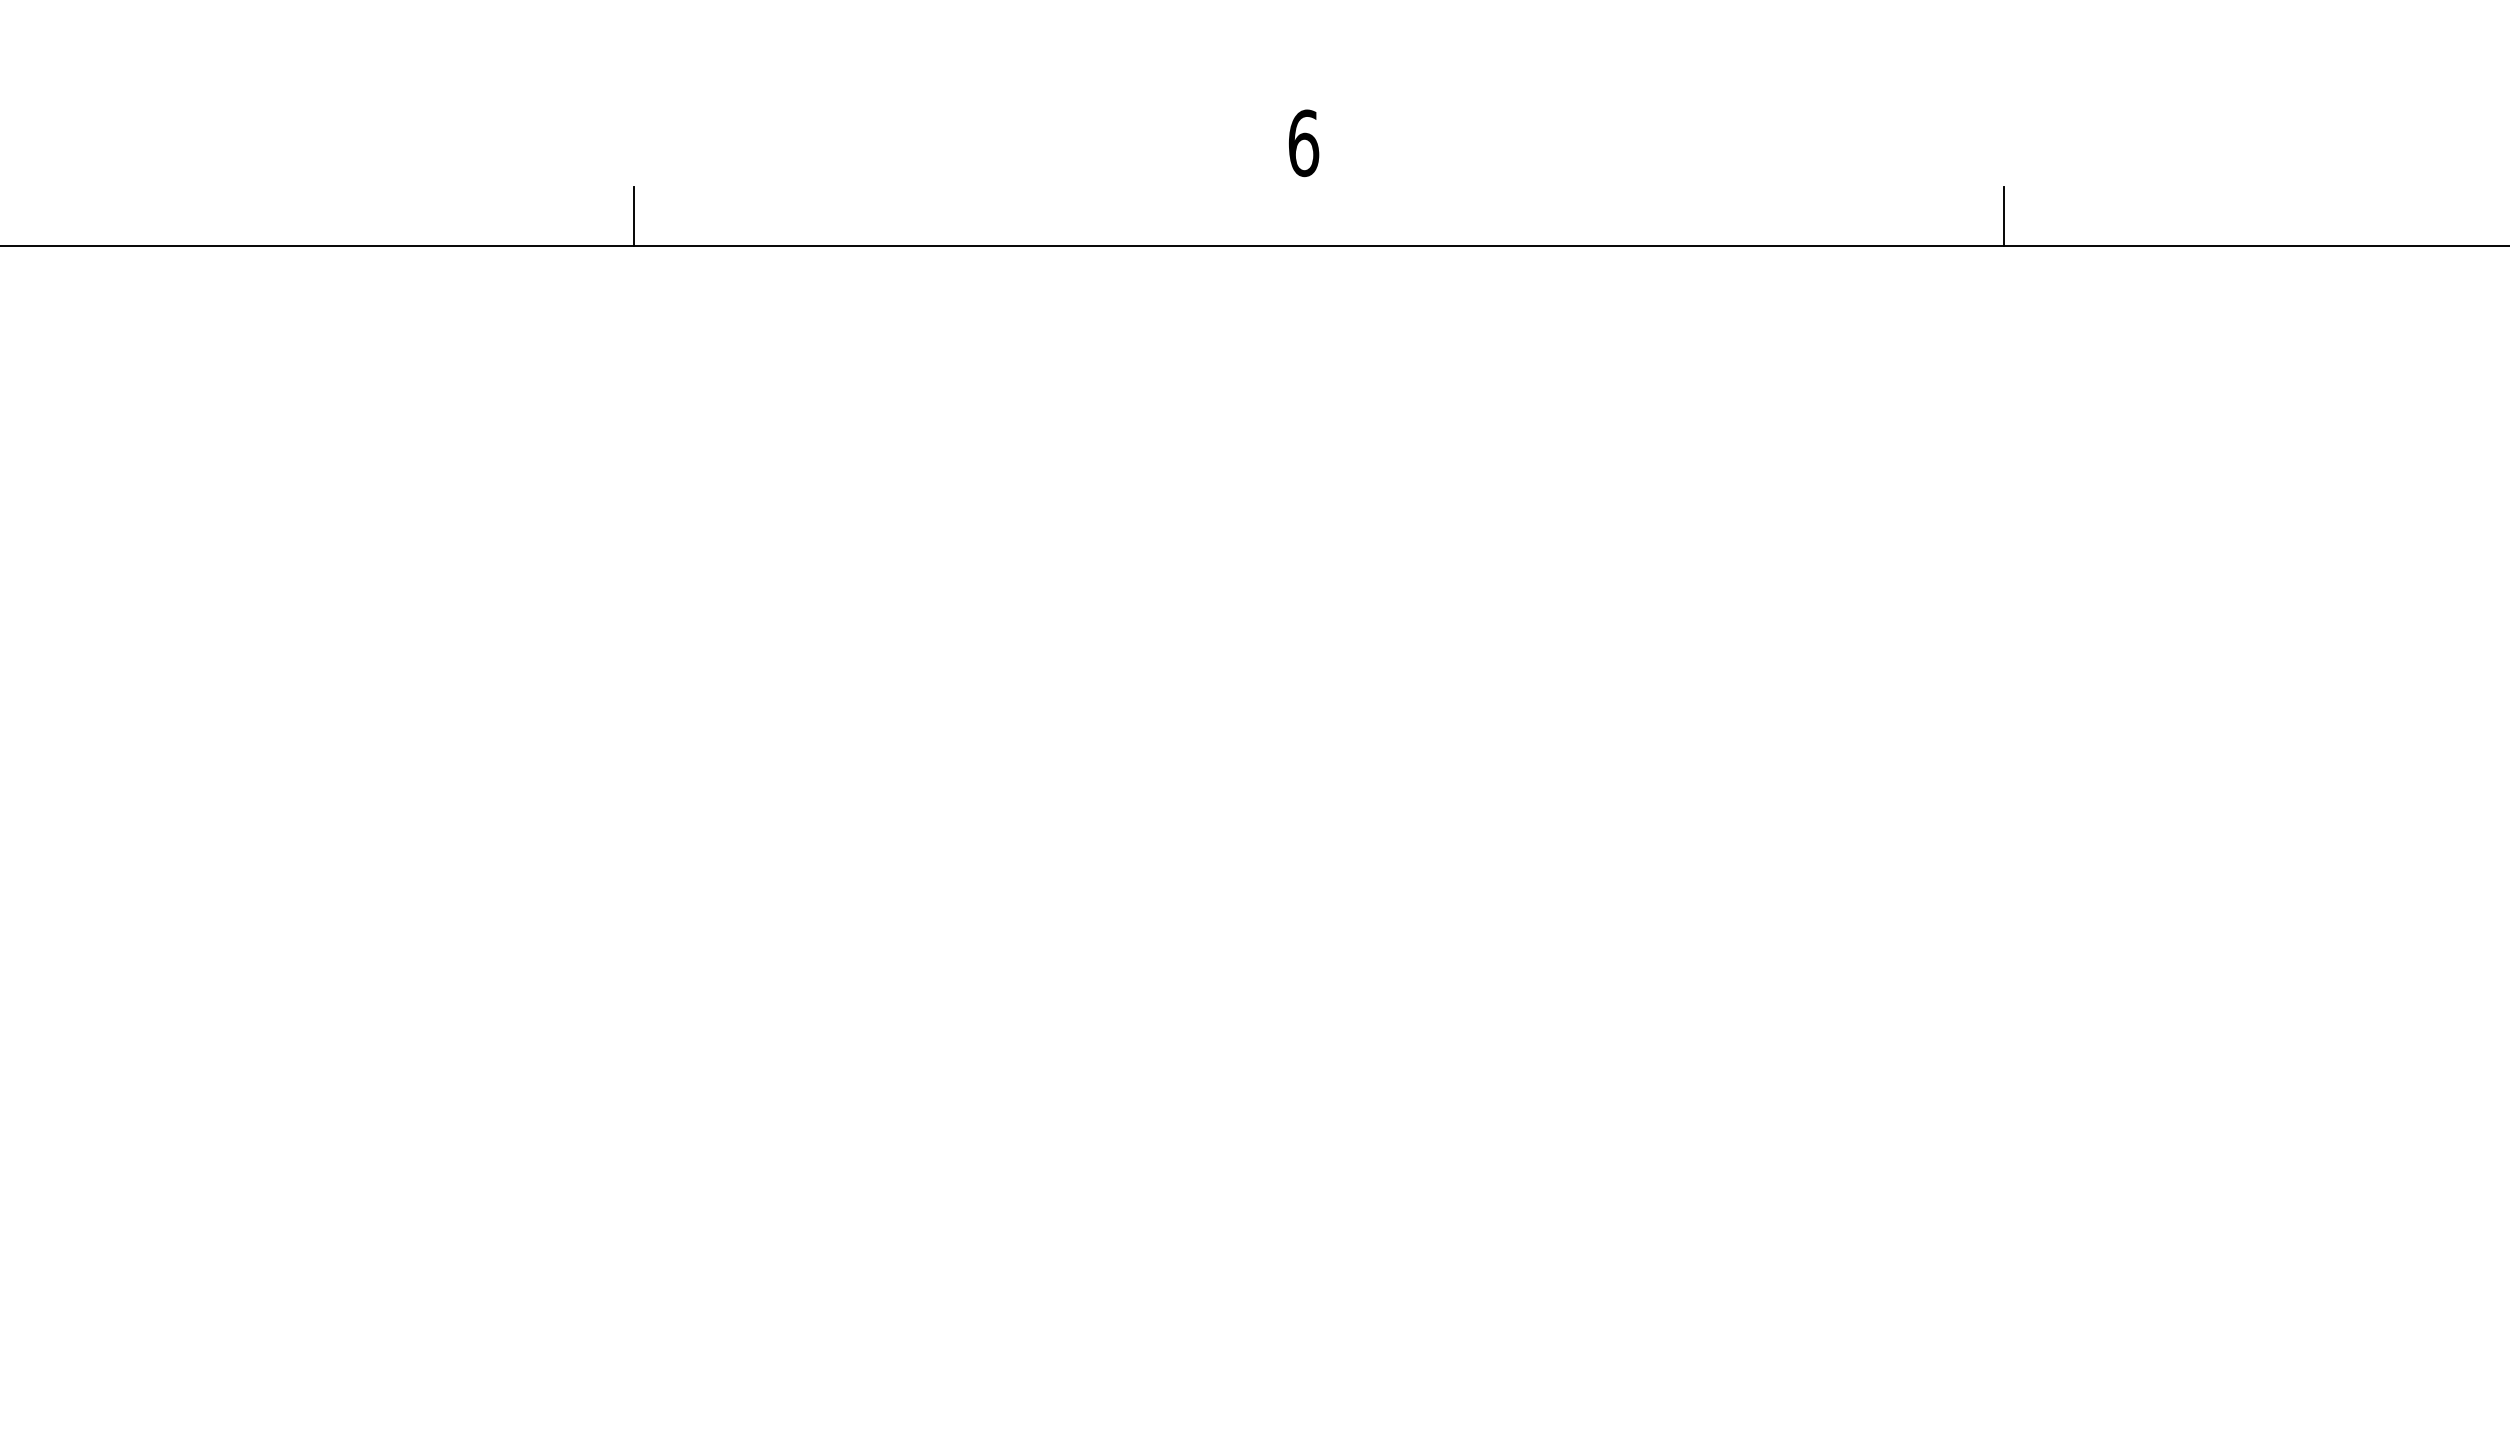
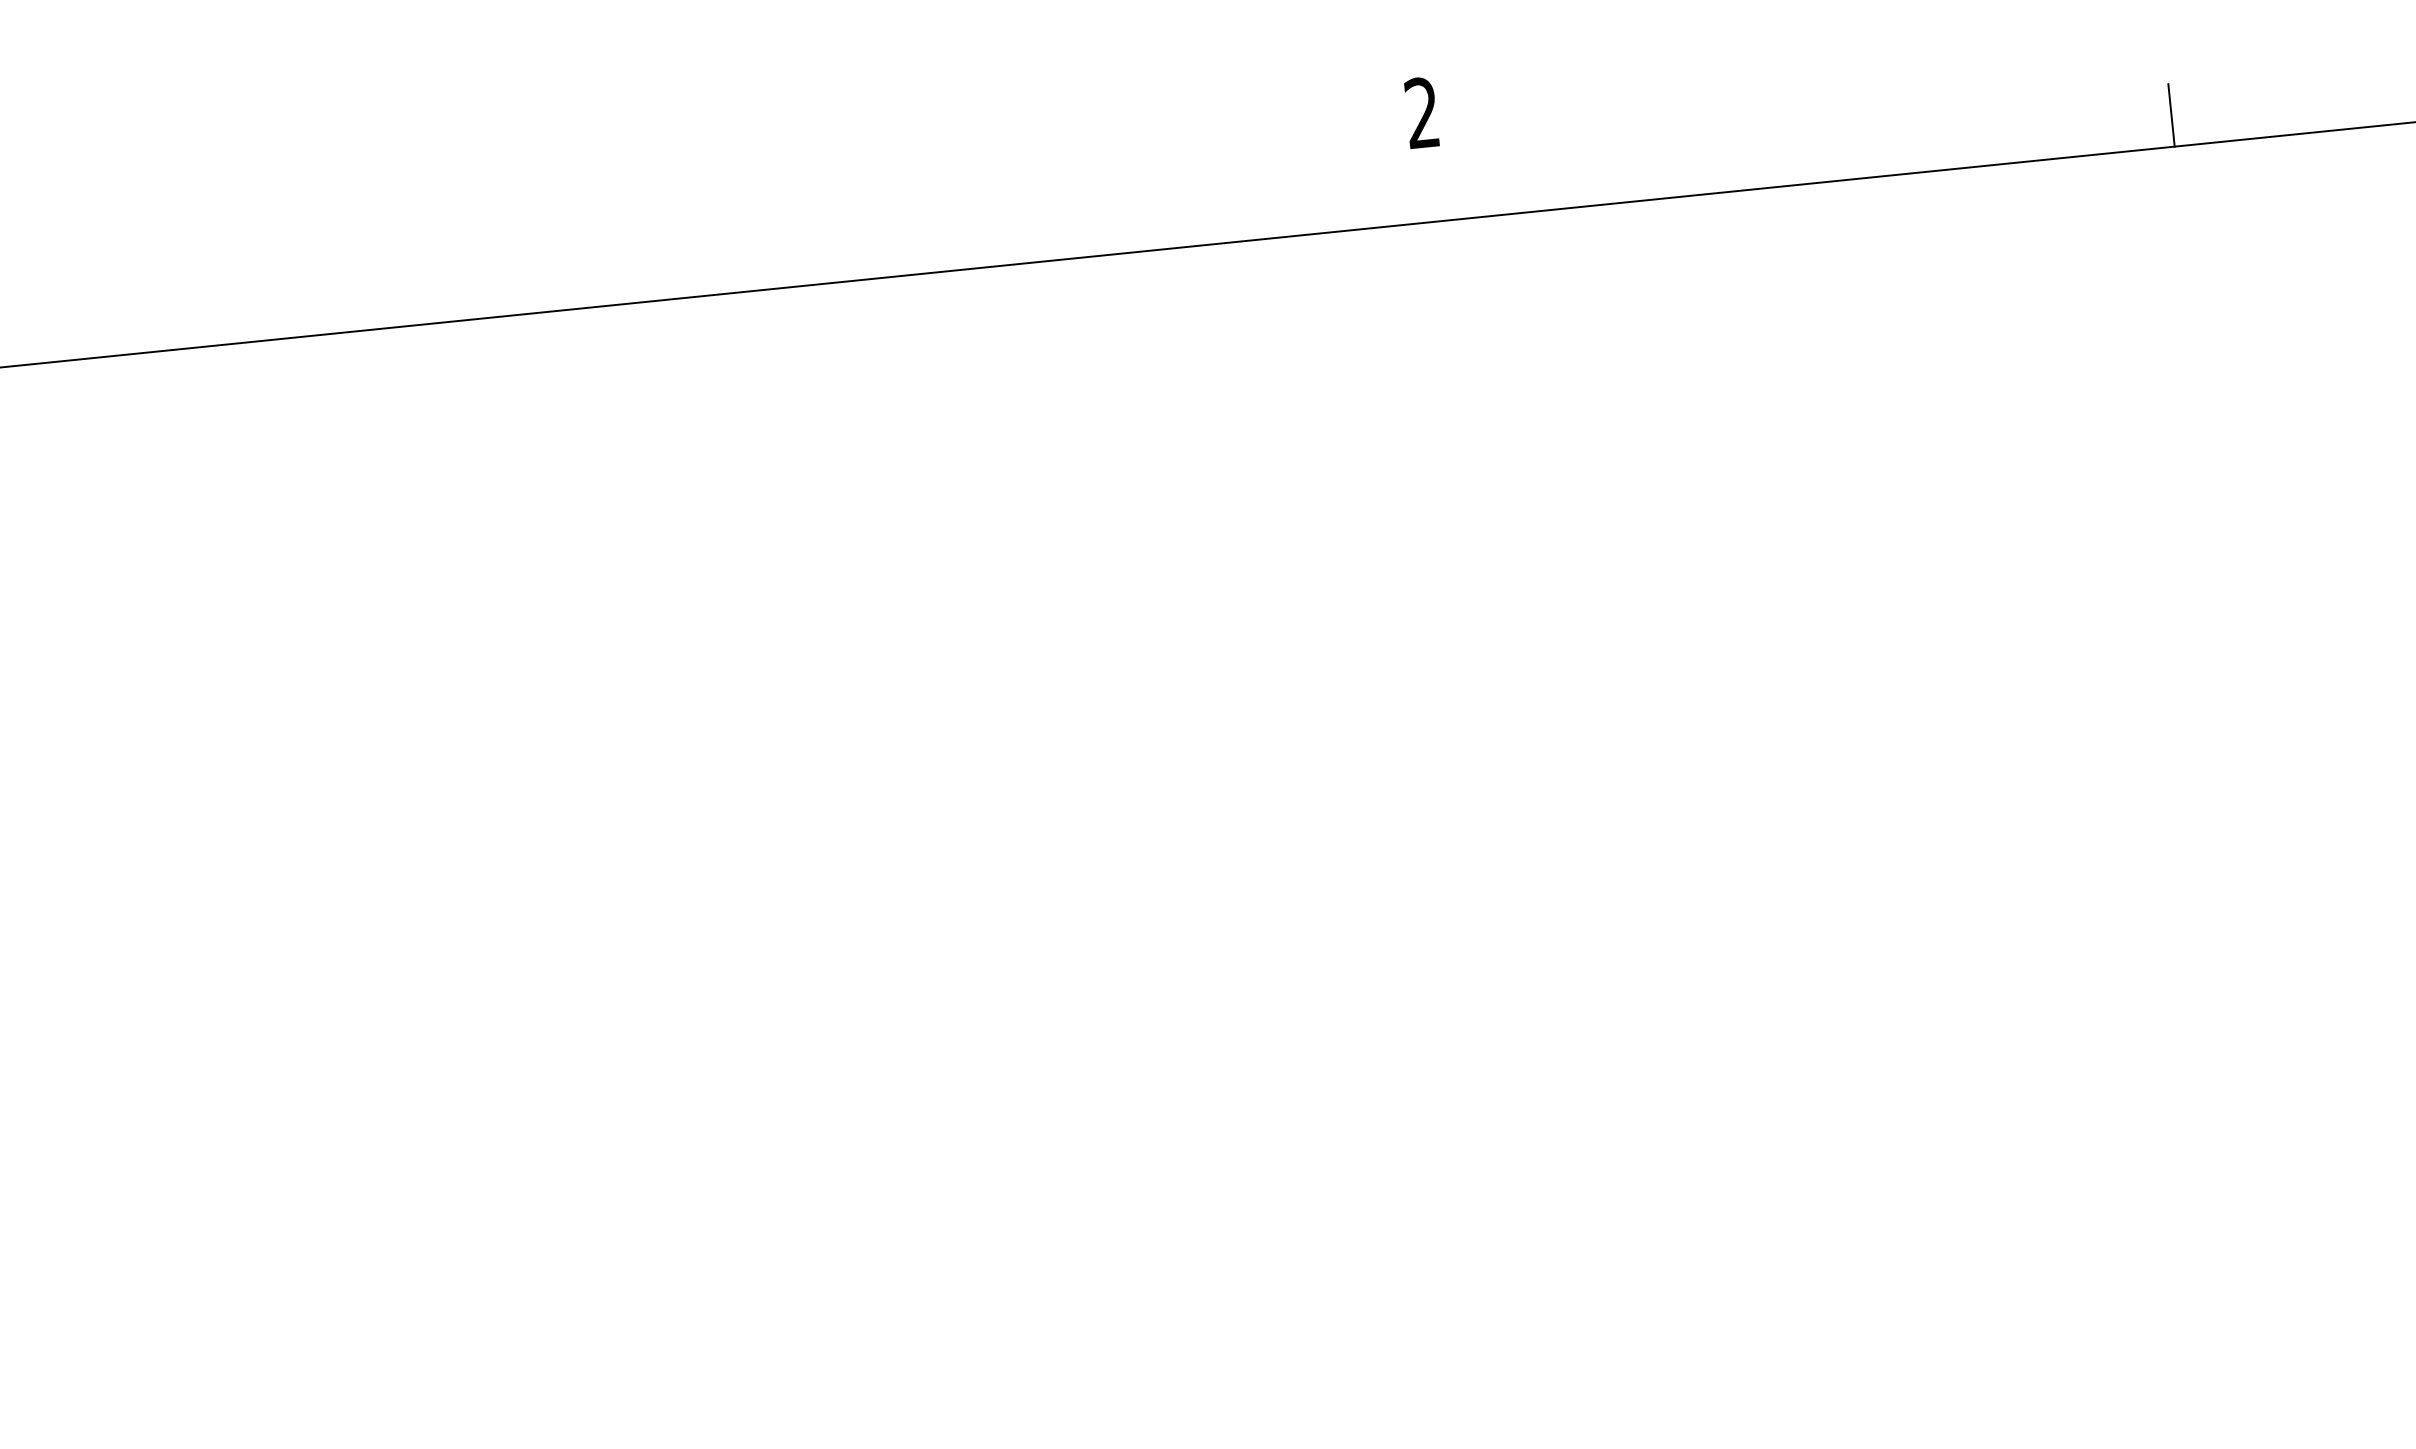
text: (1303, 143) -> (1422, 113), 6 -> 2
line: (634, 216) -> (721, 262), removed

